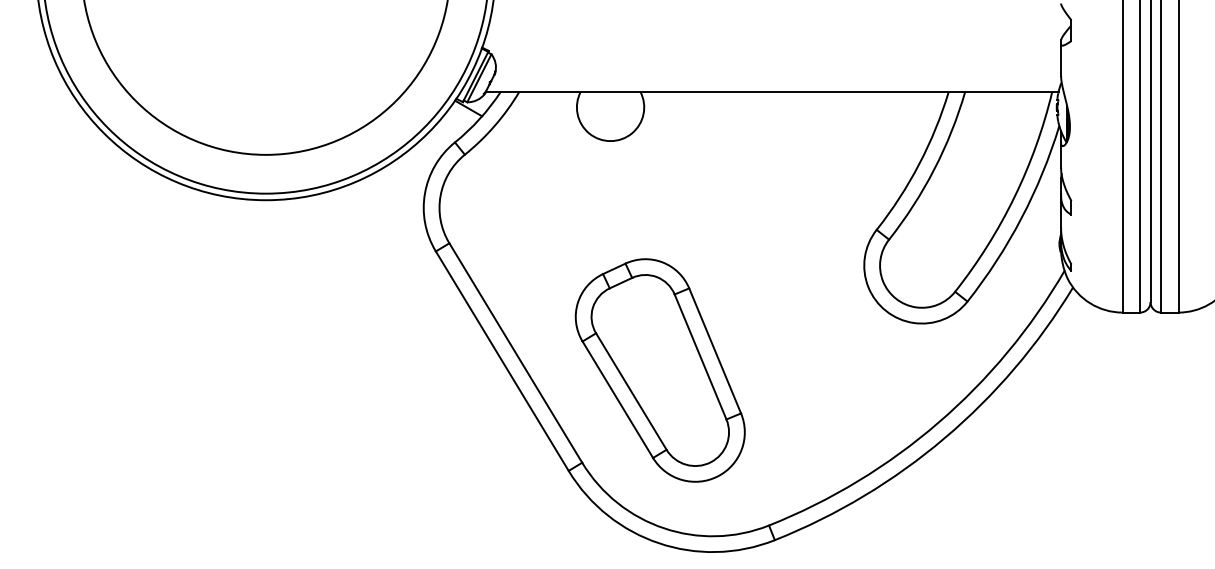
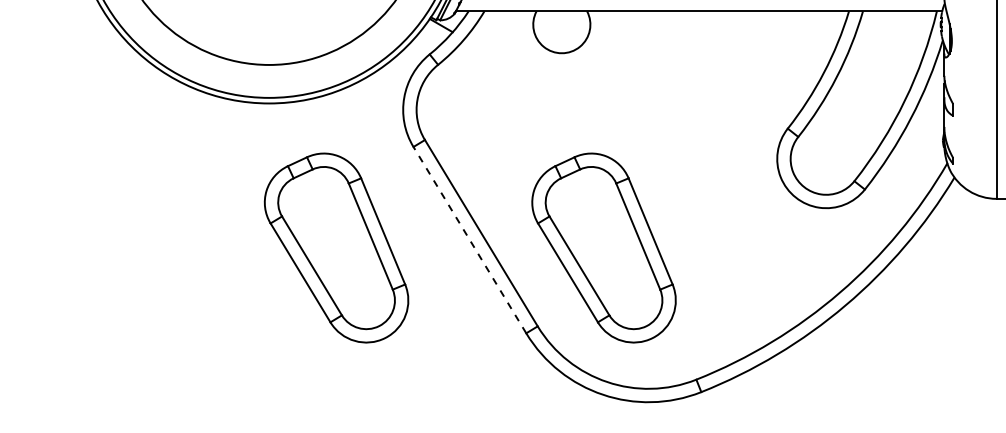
line: (502, 360) -> (470, 239), solid -> dashed
part: (344, 370) -> (335, 248), added

